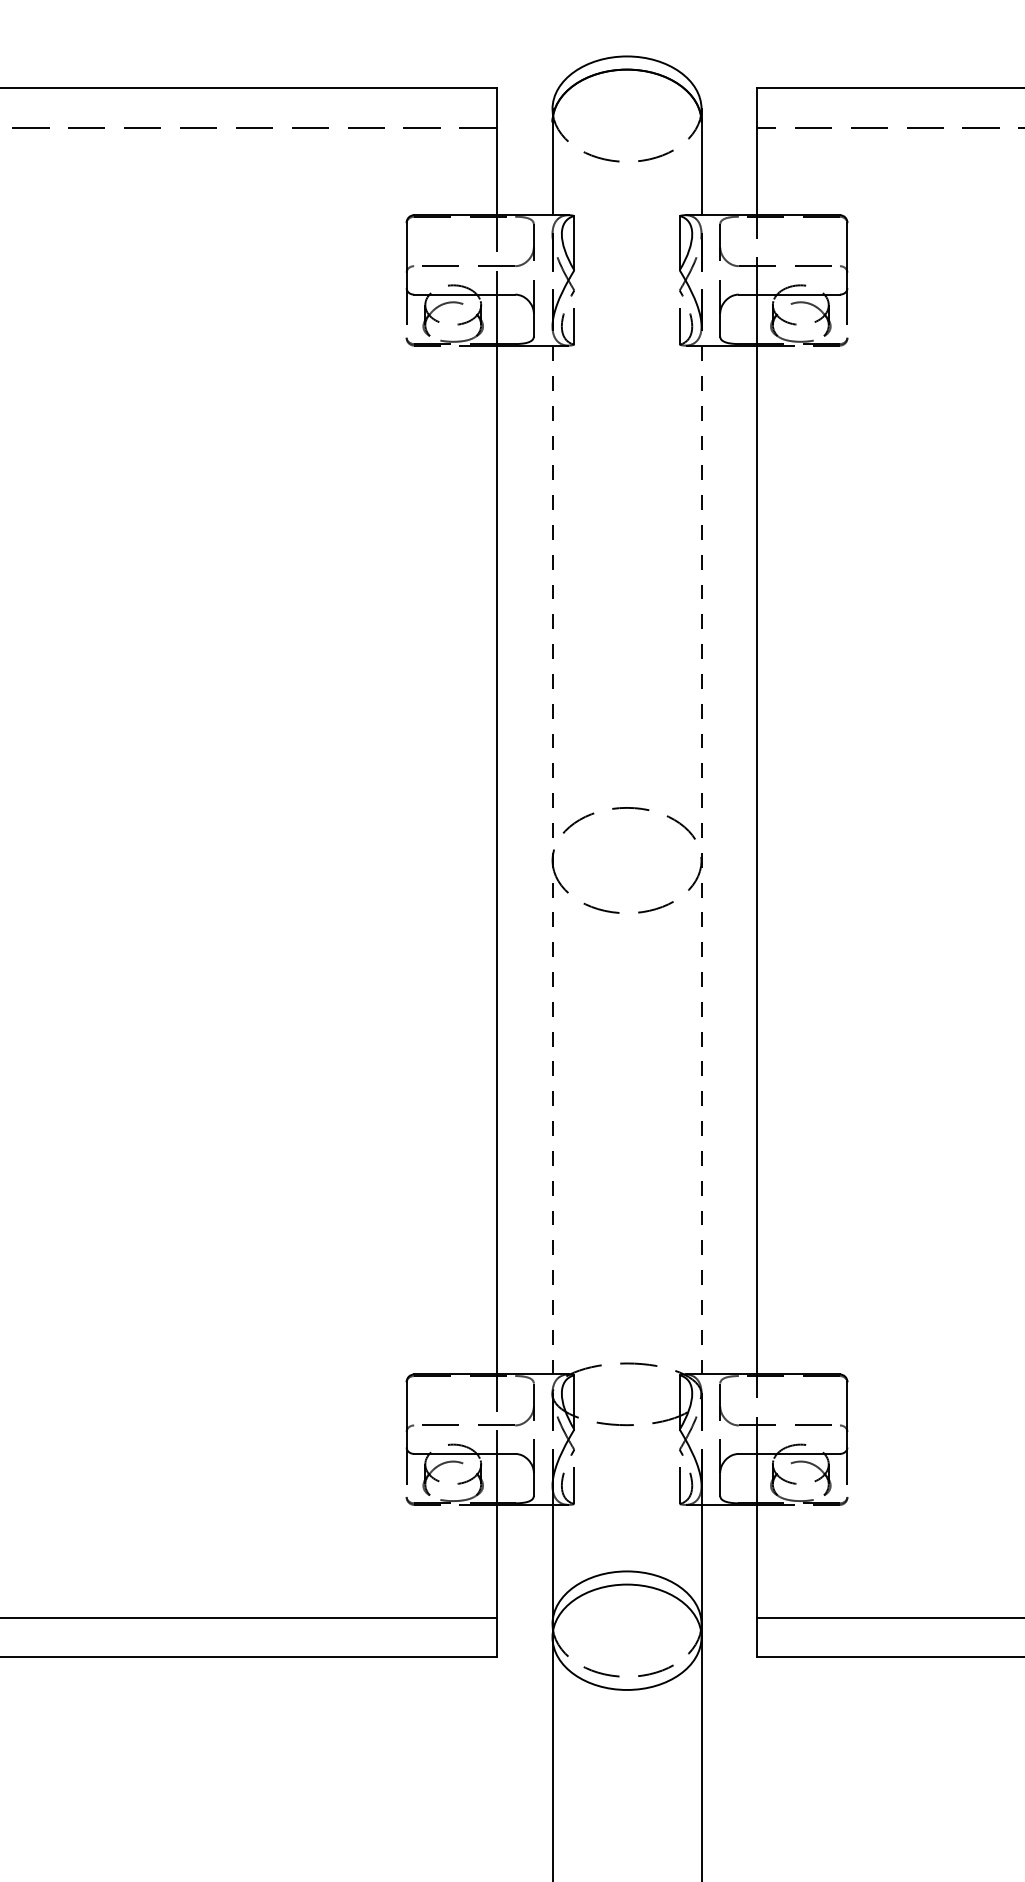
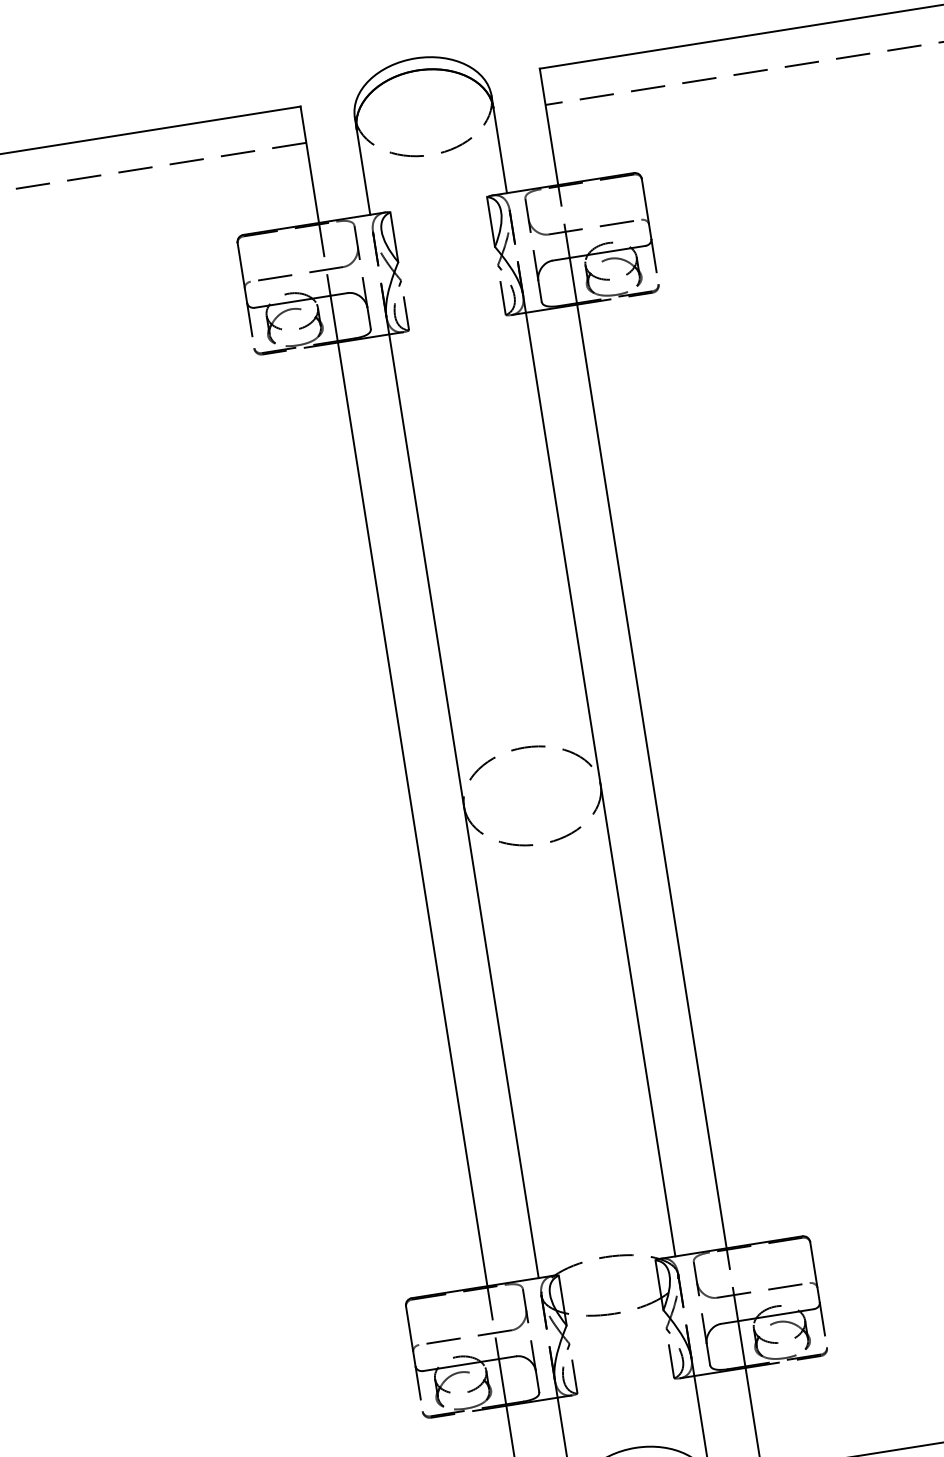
line: (552, 850) -> (462, 797), dashed -> solid
line: (701, 850) -> (599, 775), dashed -> solid

